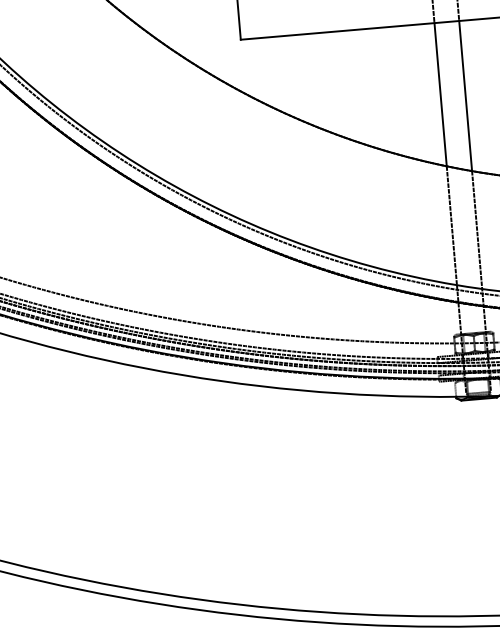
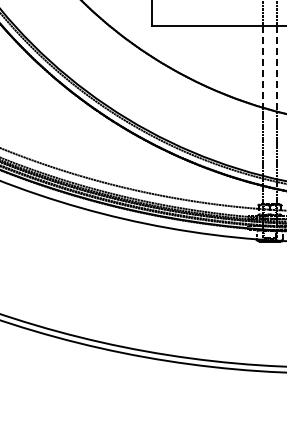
line: (440, 96) -> (262, 67), solid -> dashed
line: (465, 97) -> (276, 69), solid -> dashed

